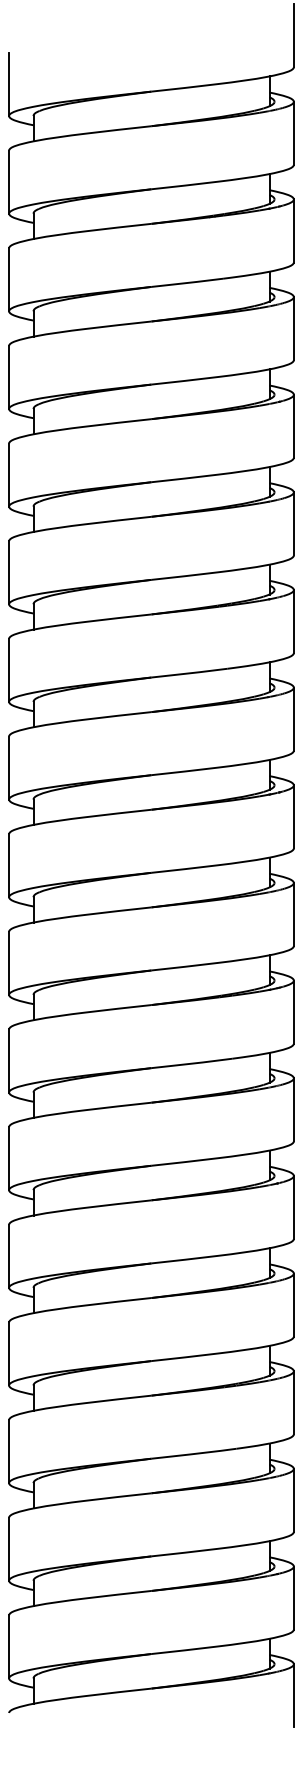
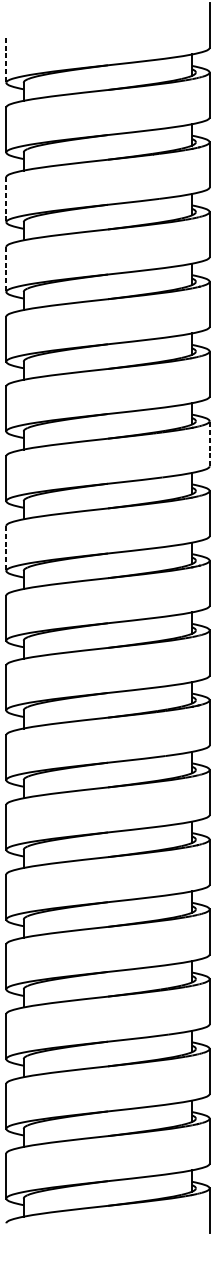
line: (9, 84) -> (6, 60), solid -> dashed
line: (9, 279) -> (6, 199), solid -> dashed
line: (9, 377) -> (6, 269), solid -> dashed
line: (293, 621) -> (209, 443), solid -> dashed
line: (9, 768) -> (6, 548), solid -> dashed

